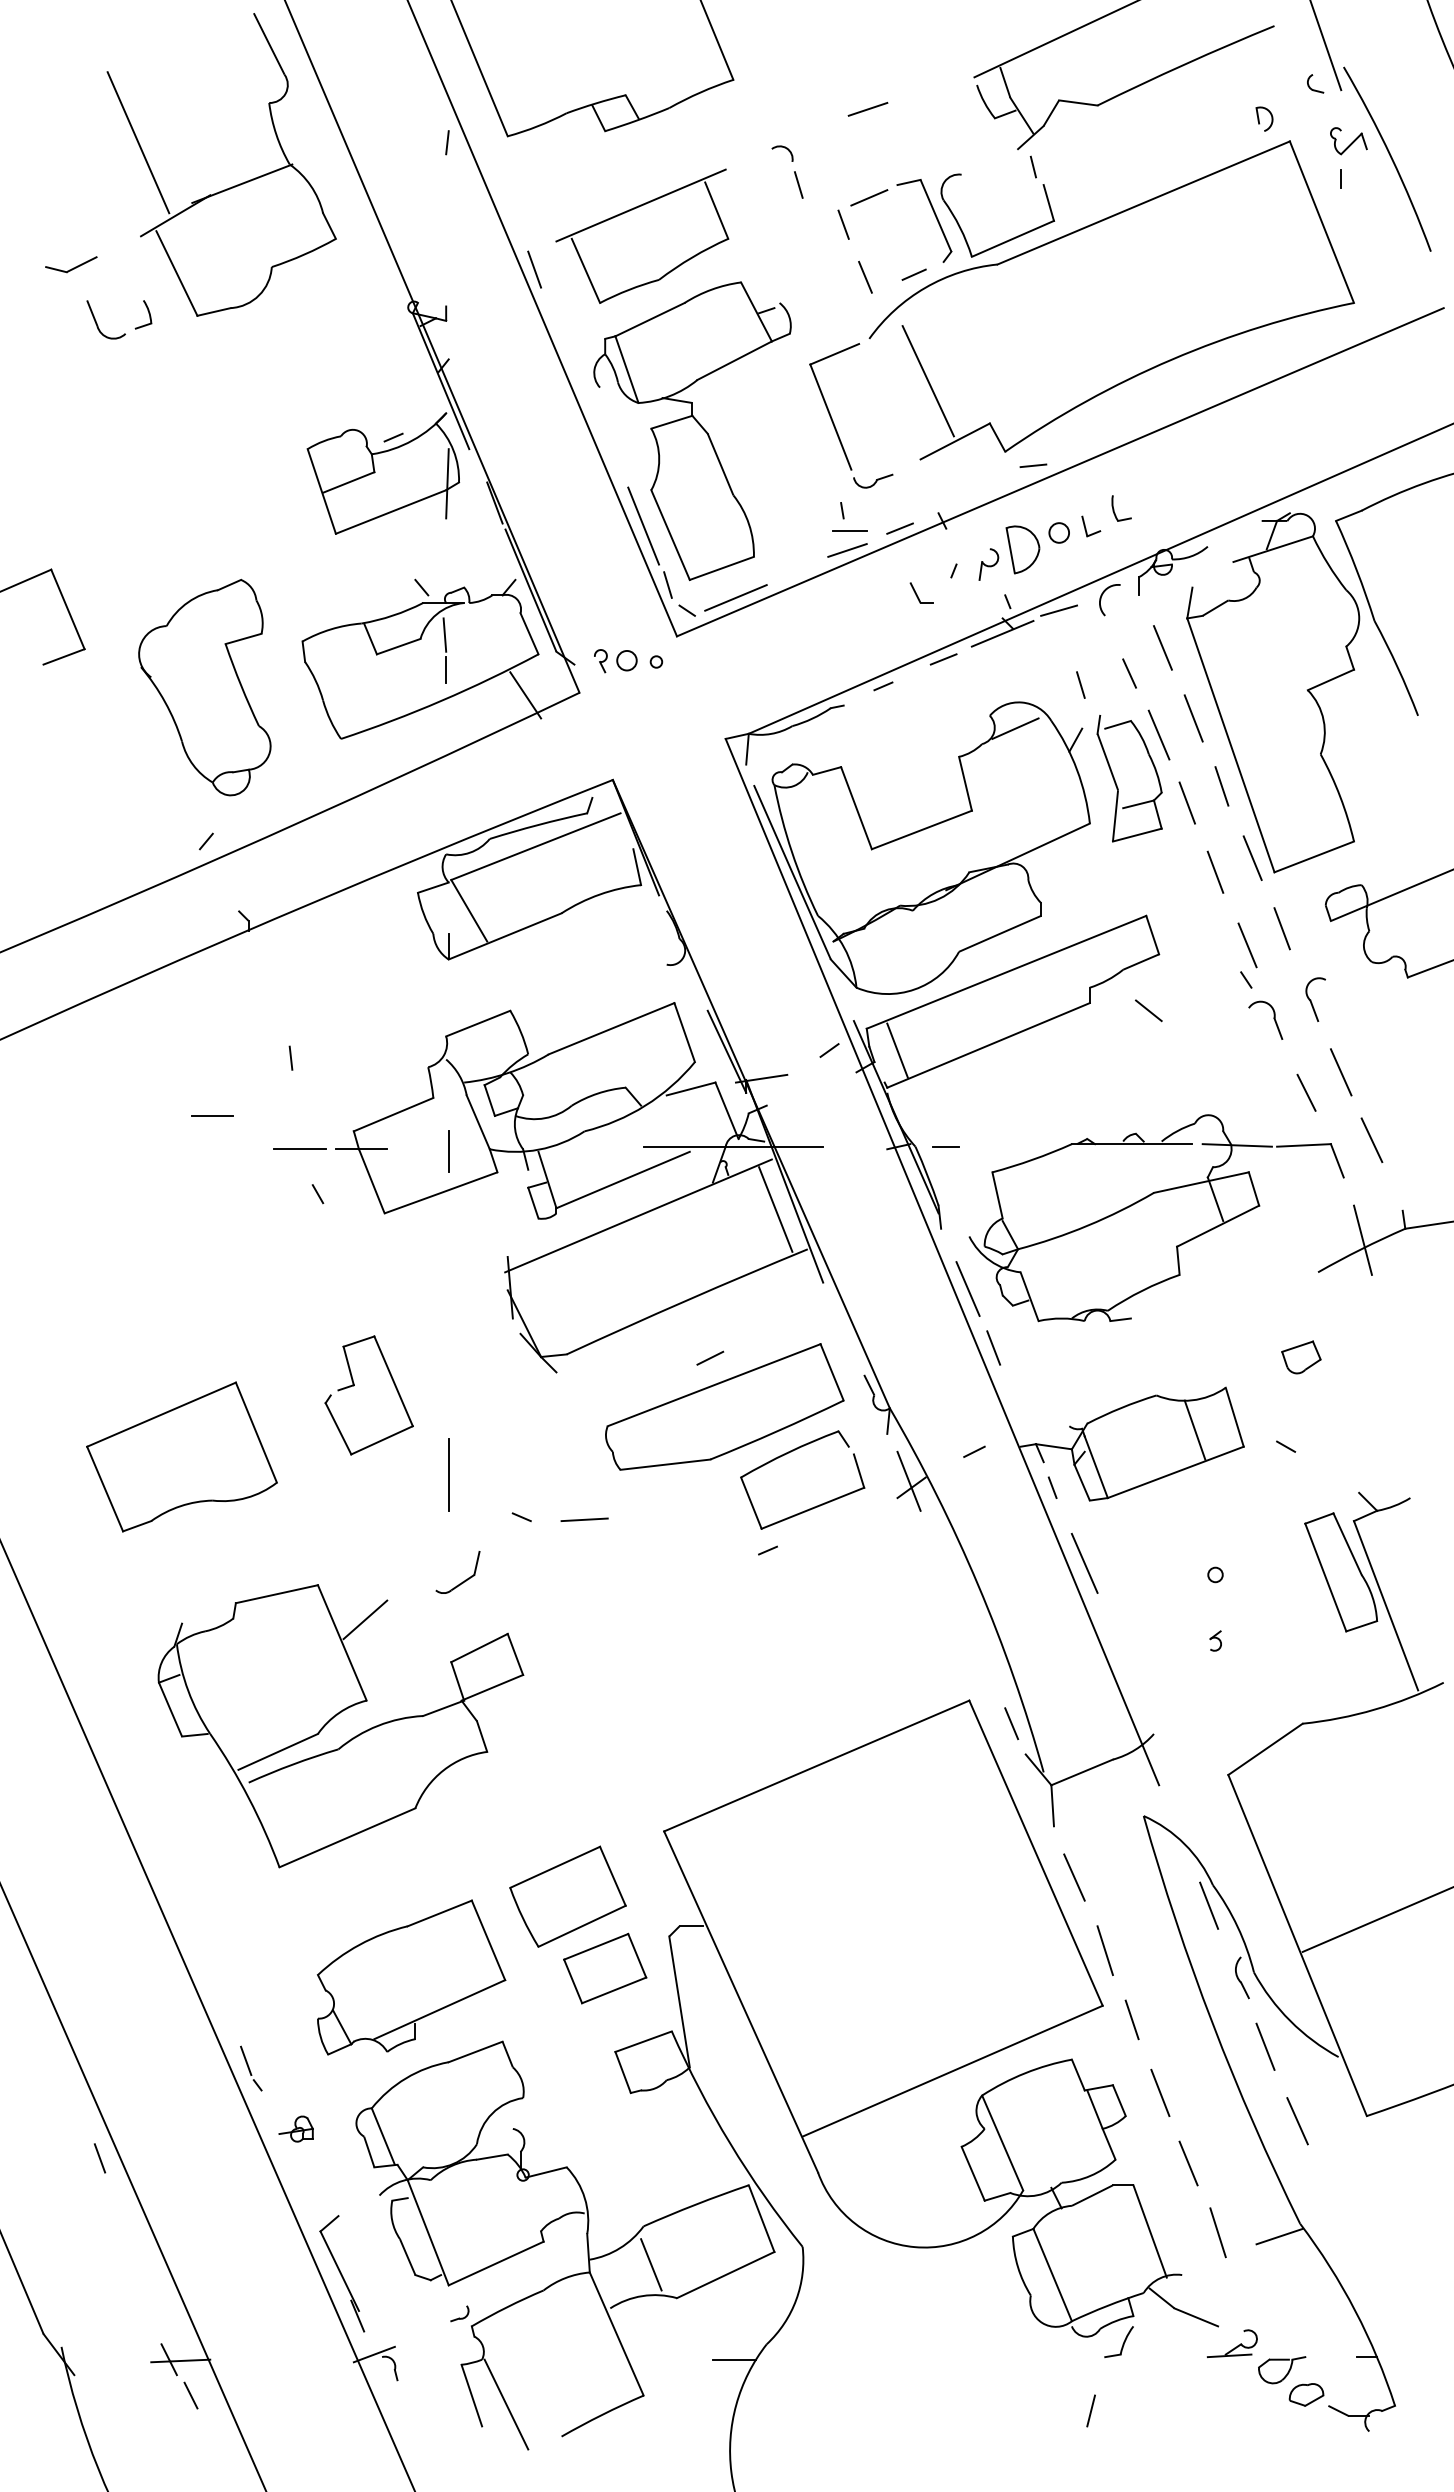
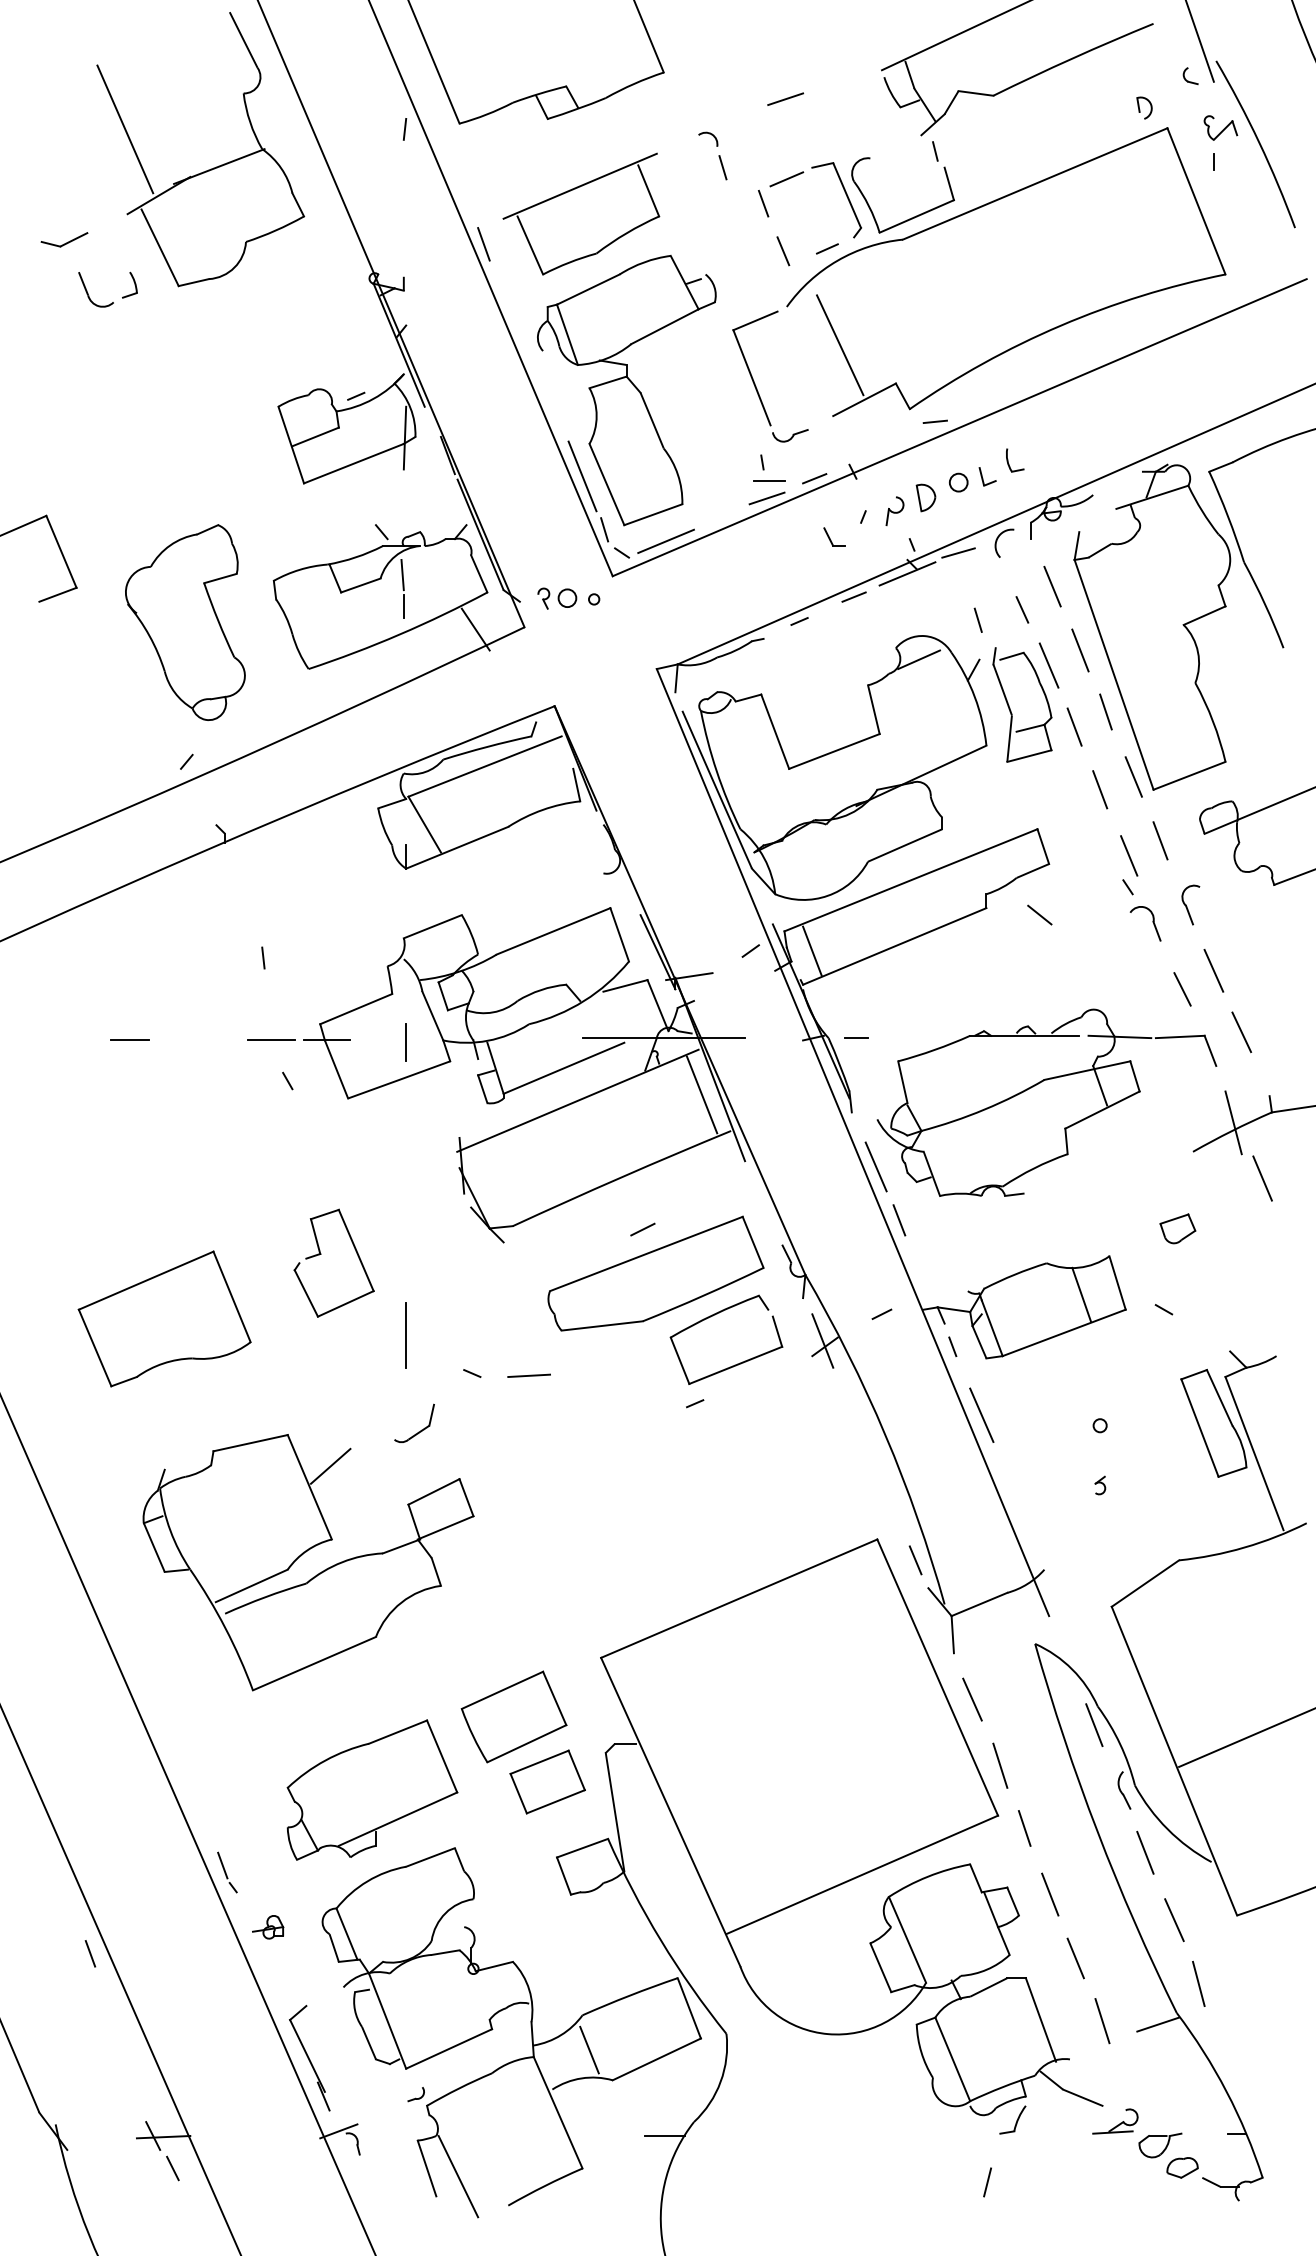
part: (1023, 549) -> (926, 497), size x0.62
line: (212, 1115) -> (129, 1039), moved
line: (1394, 1301) -> (1262, 1178), added
line: (1324, 2191) -> (1198, 1983), added

